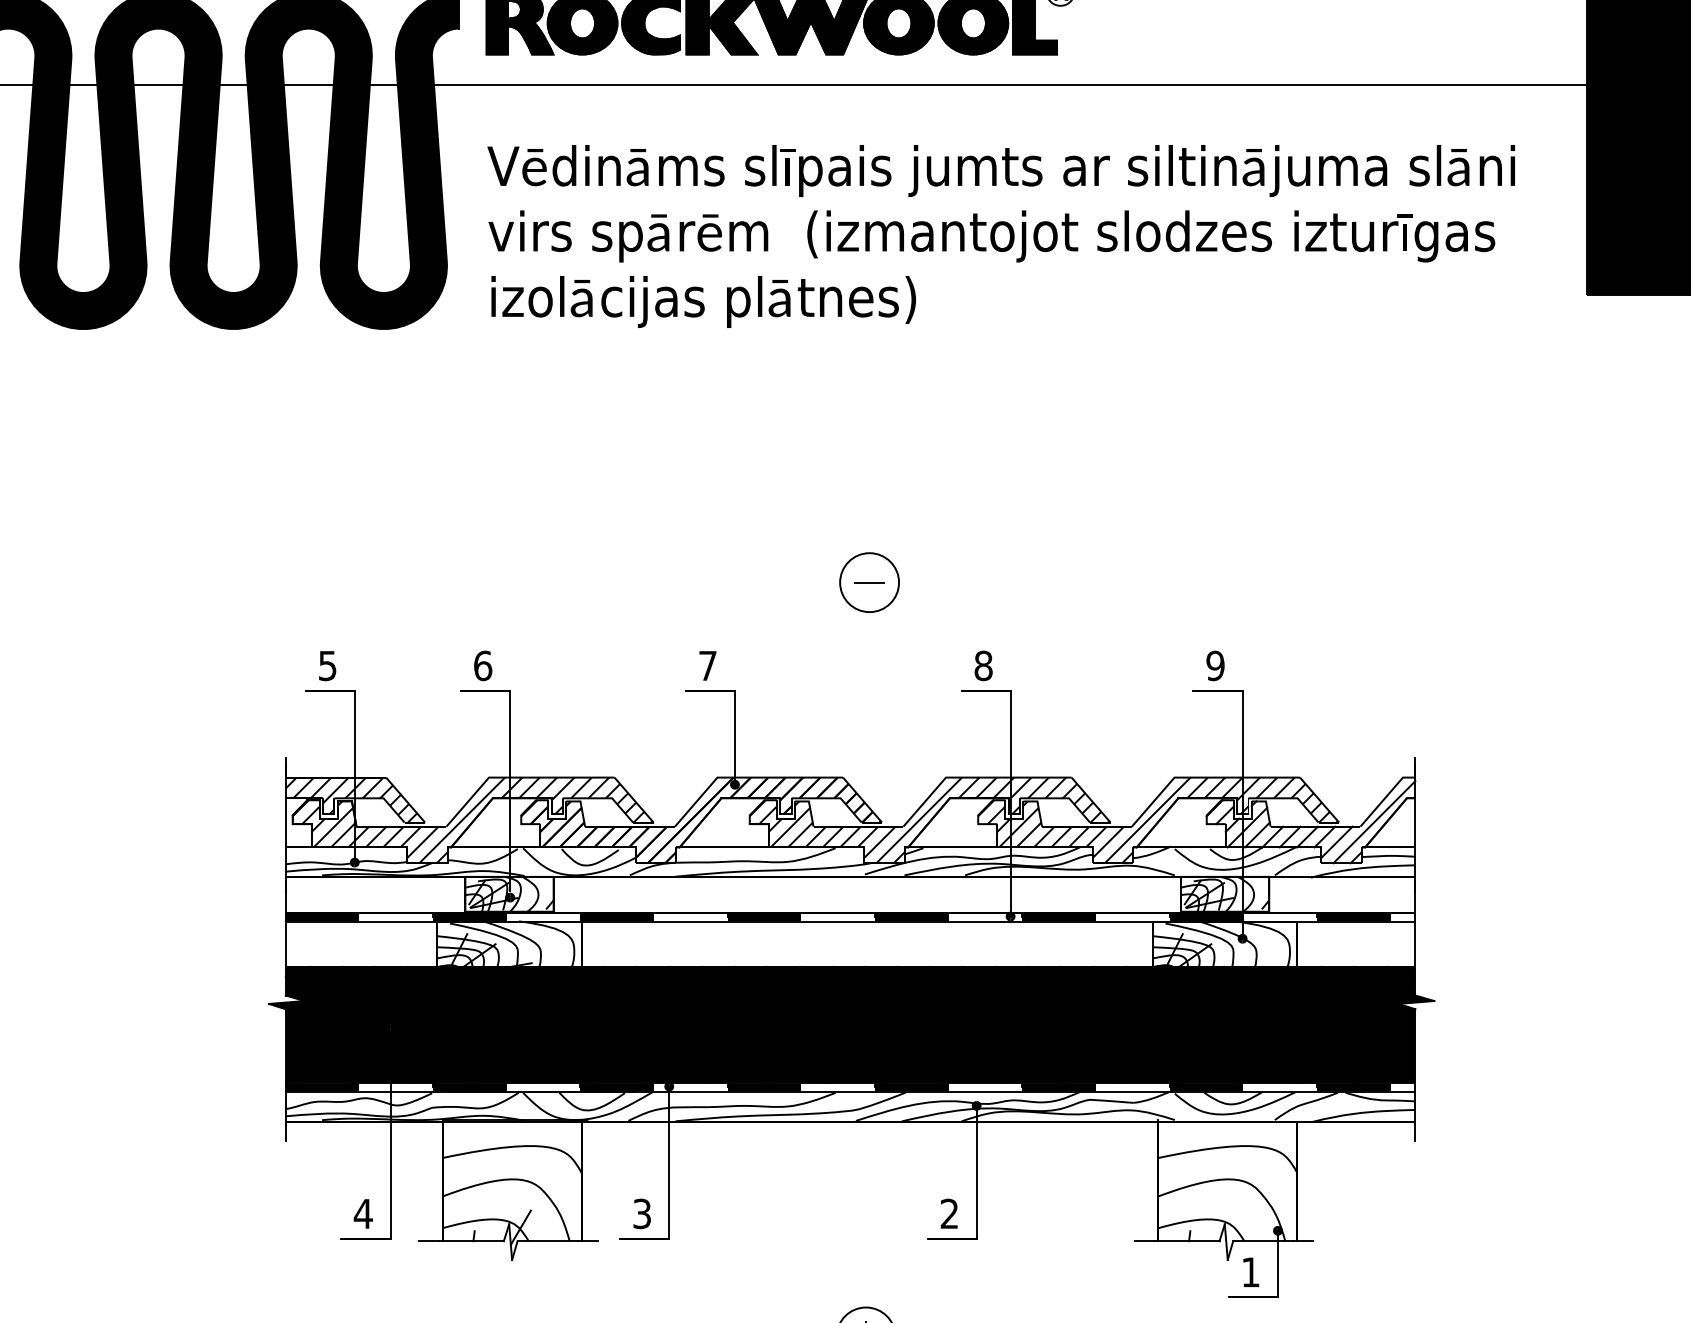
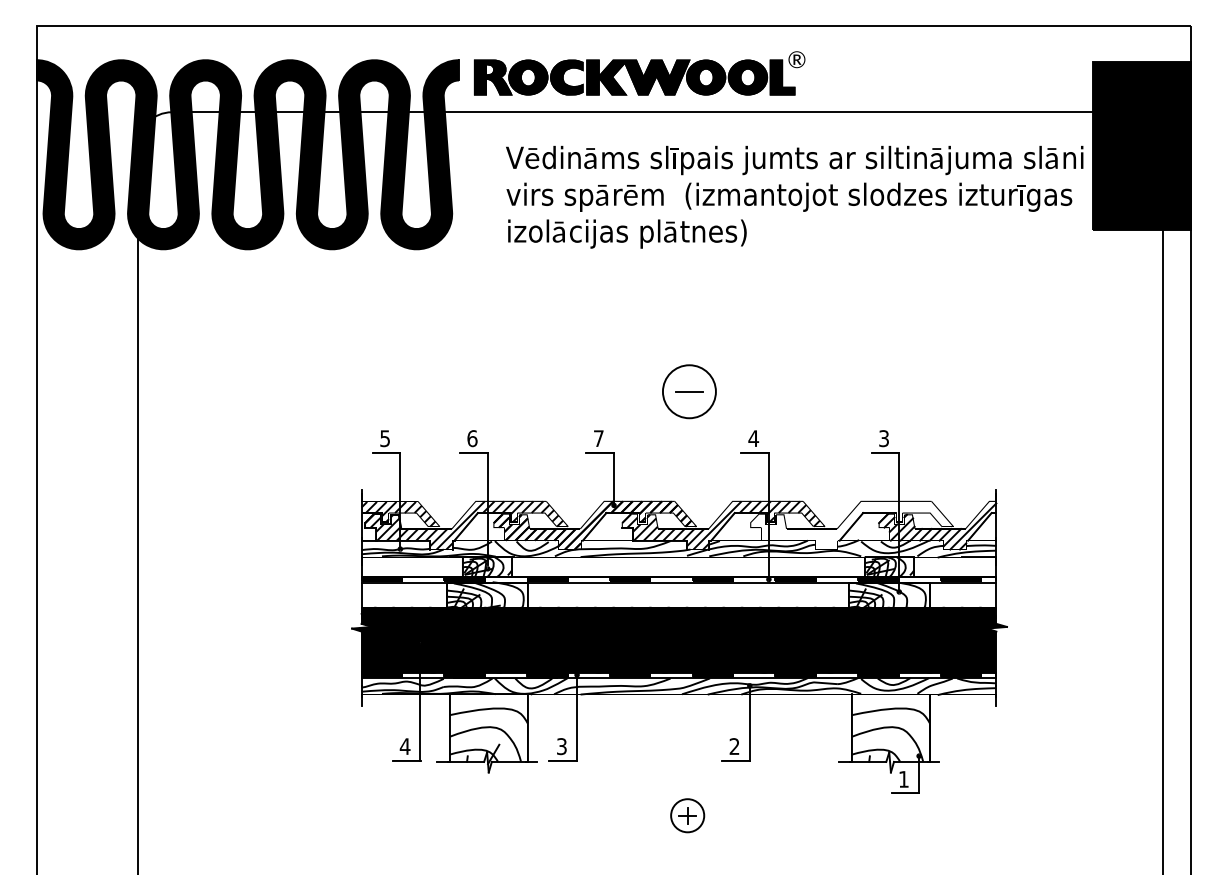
text: (1000, 235) -> (794, 196), moved
part: (869, 582) -> (689, 391), size x1.6
text: (983, 665) -> (753, 438), 8 -> 4
text: (1216, 665) -> (884, 438), 9 -> 3
hatch: (1157, 820) -> (851, 525), removed

